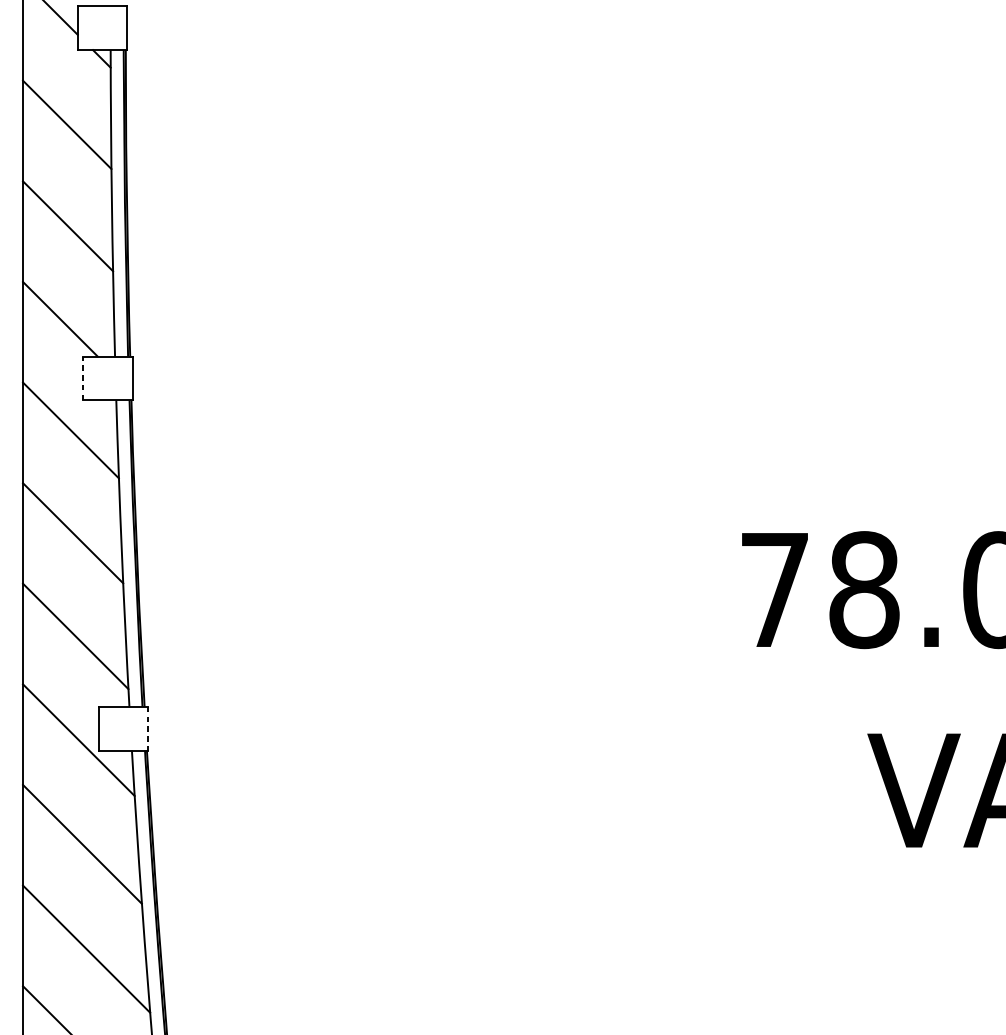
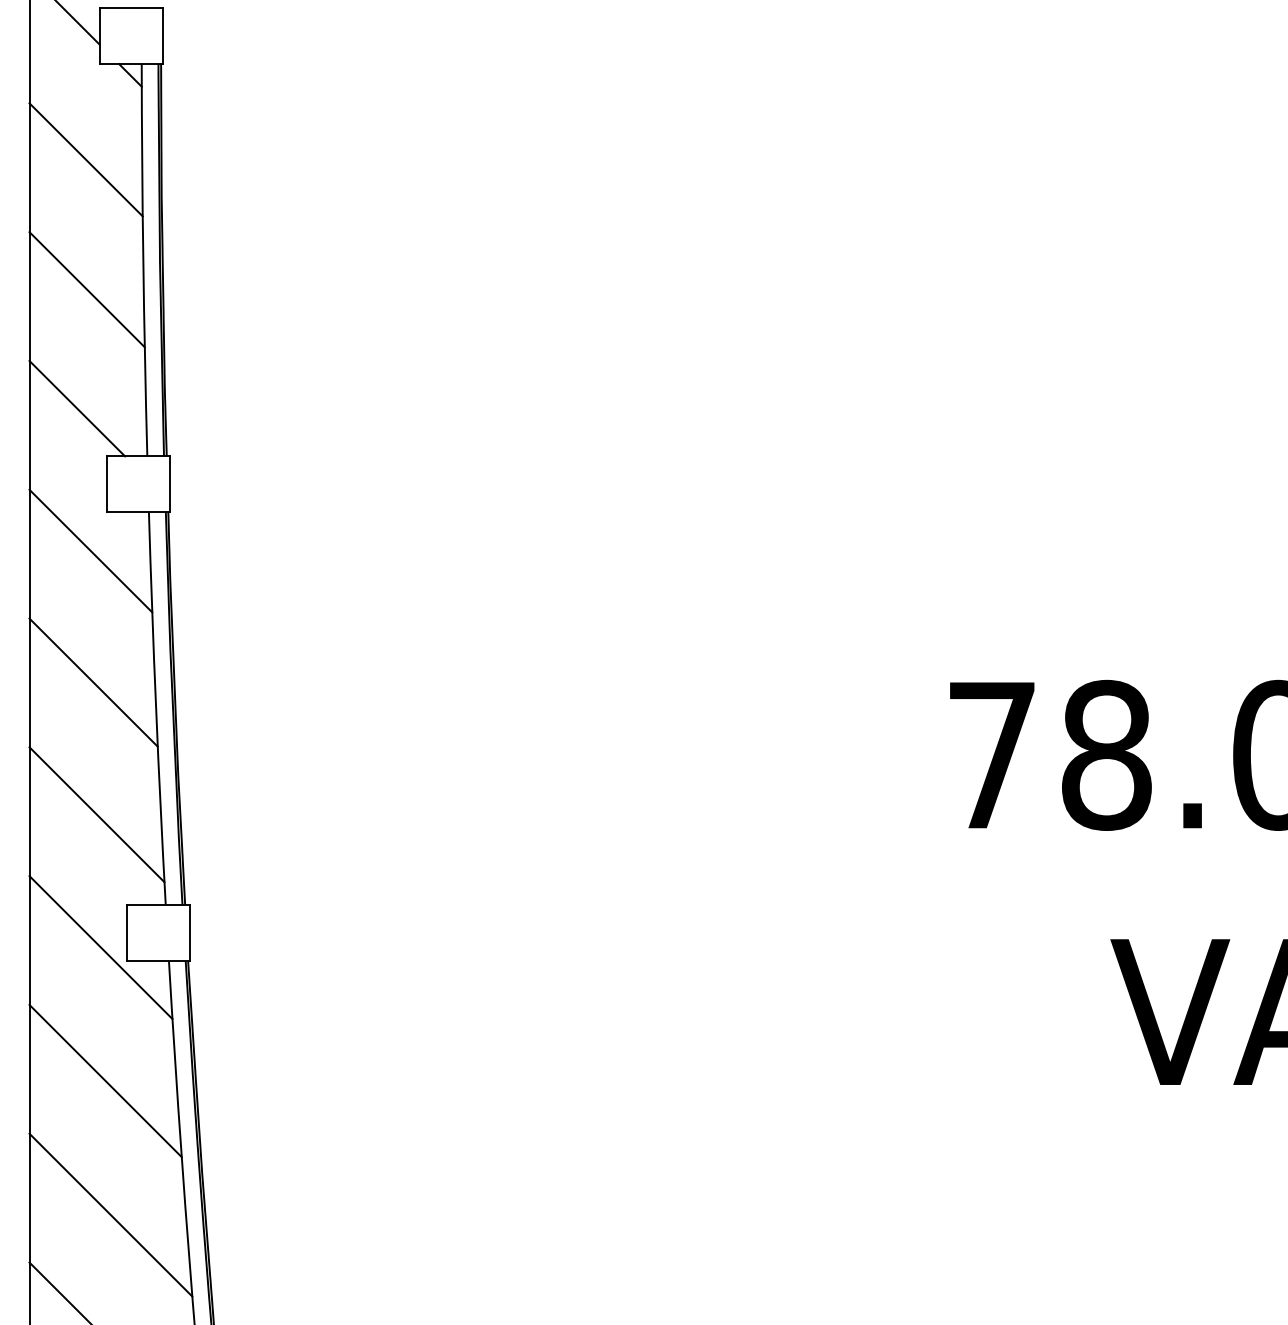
line: (83, 377) -> (106, 483), dashed -> solid
line: (147, 729) -> (189, 933), dashed -> solid

